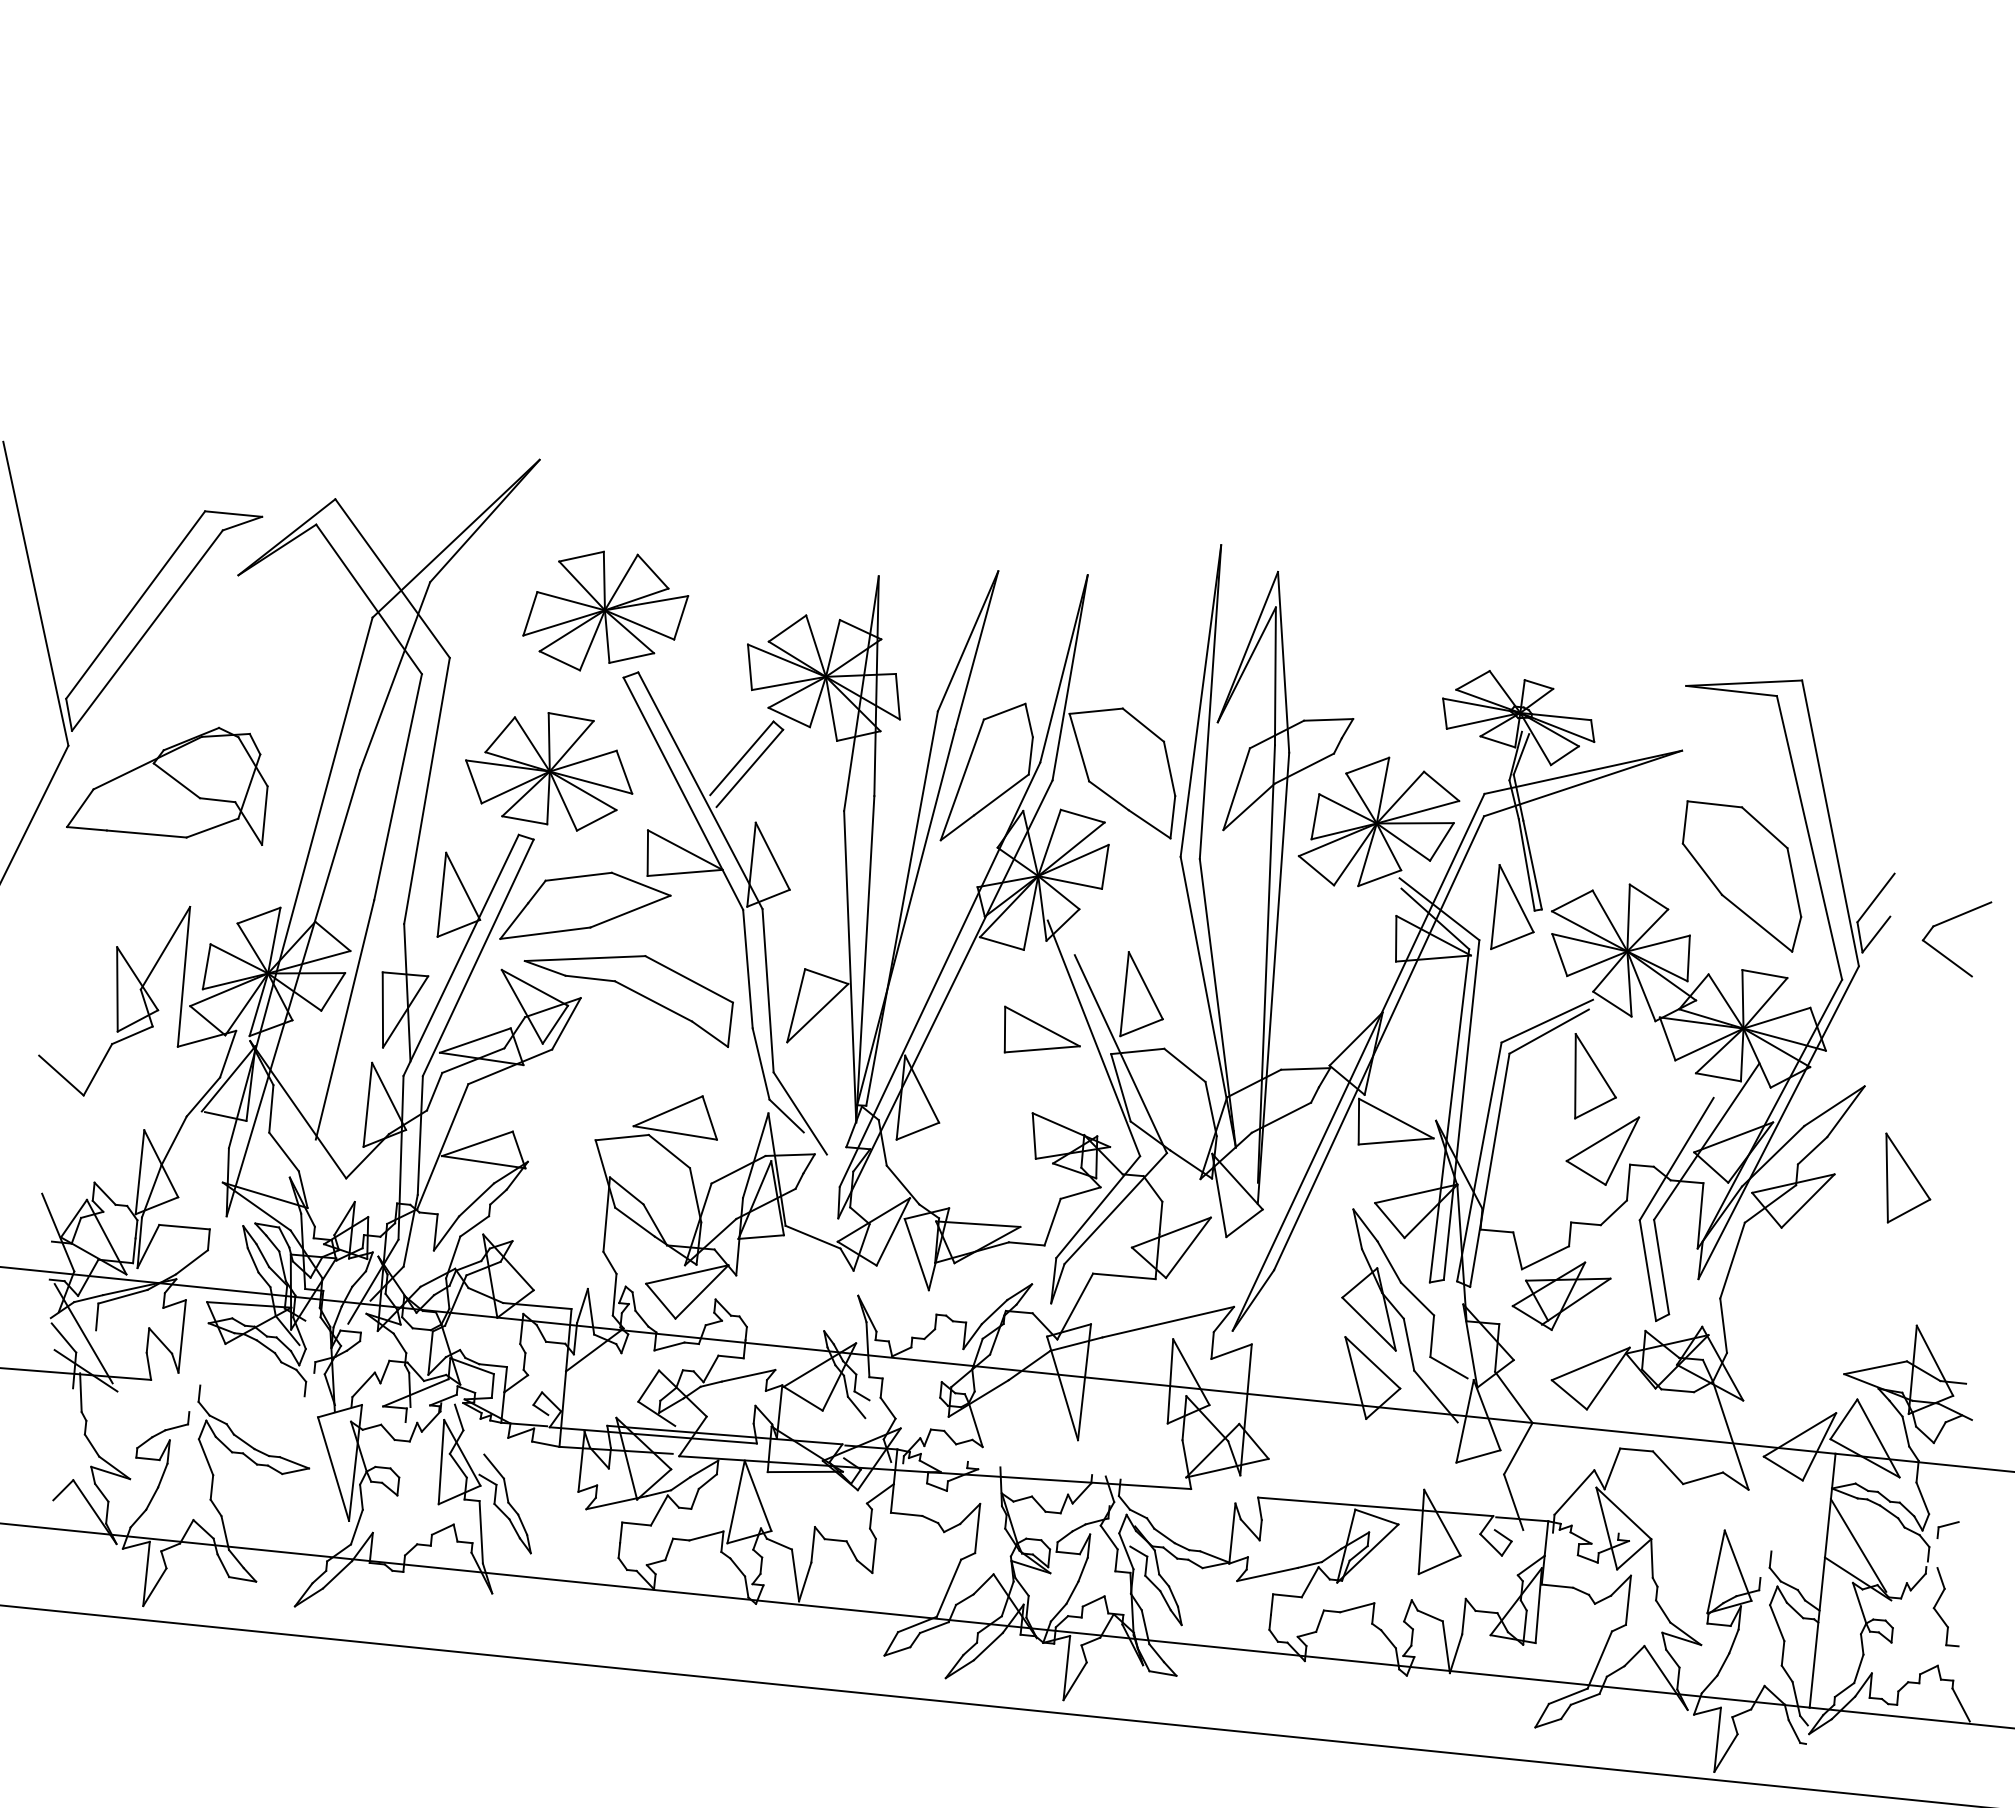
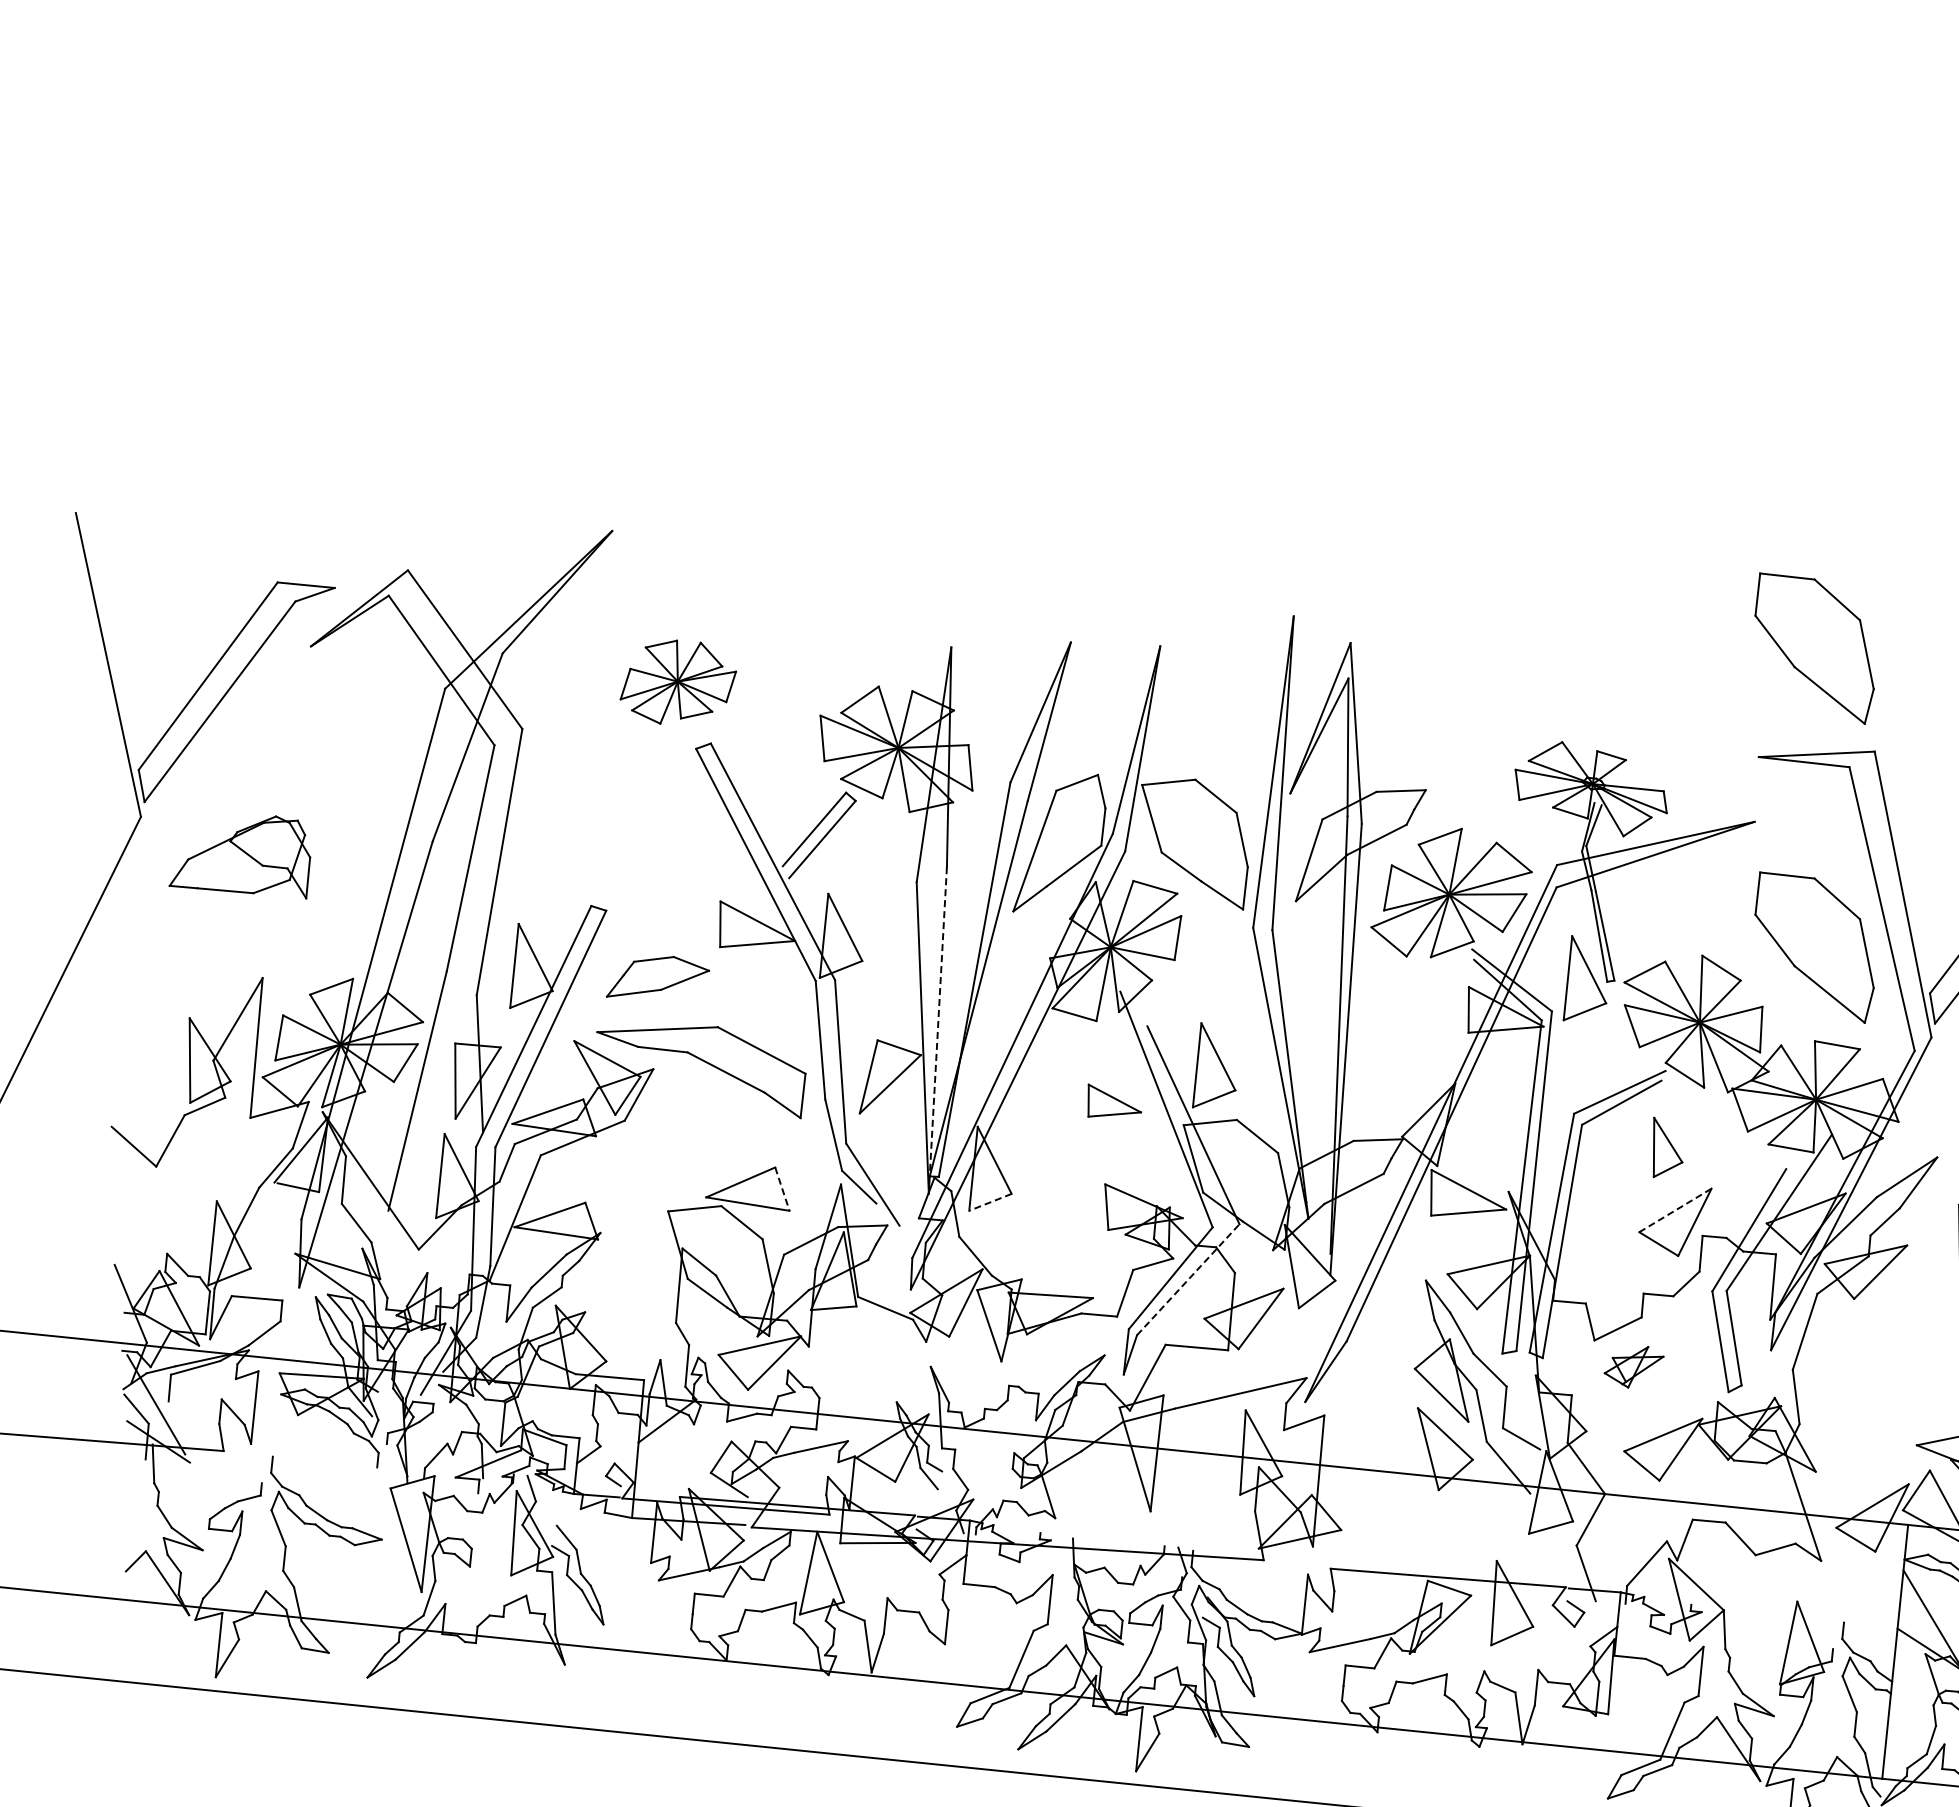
part: (1741, 577) -> (1814, 648), added
part: (605, 610) -> (678, 681), size x0.7
part: (549, 771) -> (622, 842), removed
part: (167, 785) -> (240, 856), size x0.7
part: (585, 905) -> (658, 976), size x0.6
line: (865, 950) -> (938, 1021), solid -> dashed
part: (1041, 1029) -> (1114, 1100), size x0.7
part: (1595, 1076) -> (1668, 1147), size x0.7
line: (709, 1118) -> (782, 1189), solid -> dashed
line: (917, 1131) -> (990, 1202), solid -> dashed
line: (1603, 1139) -> (1676, 1210), solid -> dashed
line: (1115, 1208) -> (1188, 1279), solid -> dashed
part: (1561, 1295) -> (1634, 1366), size x0.6

